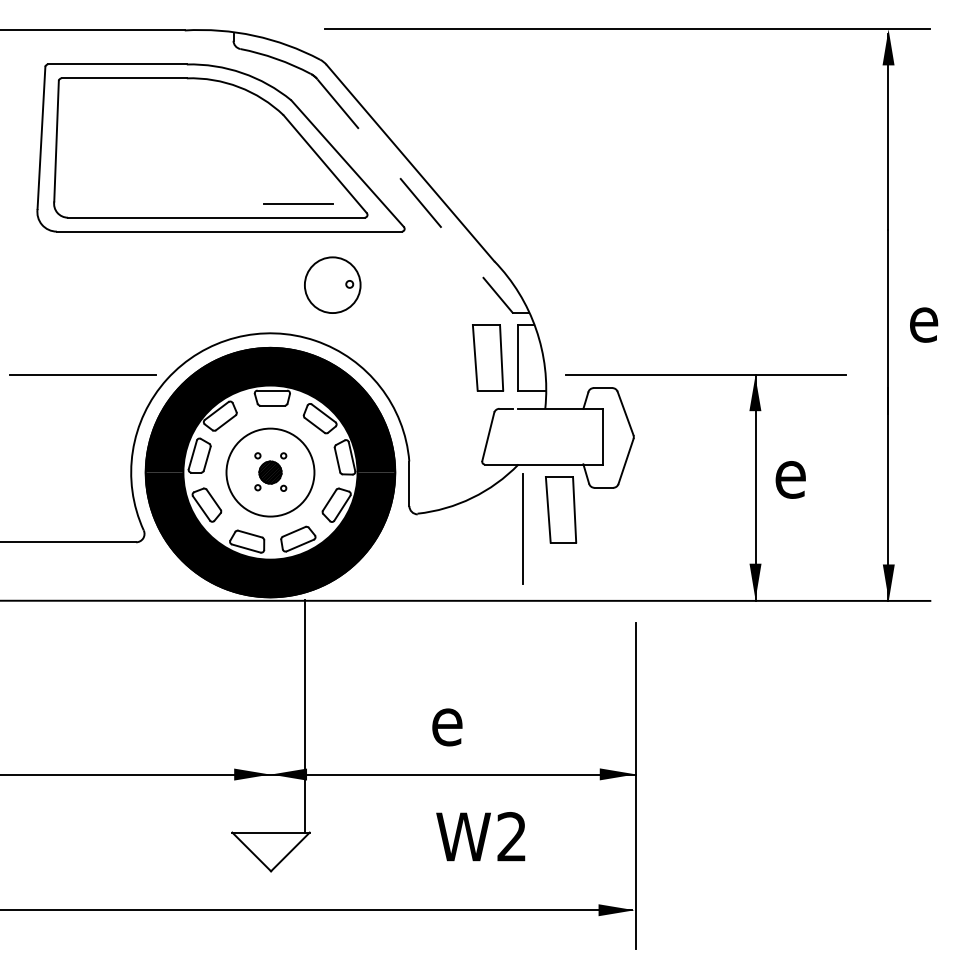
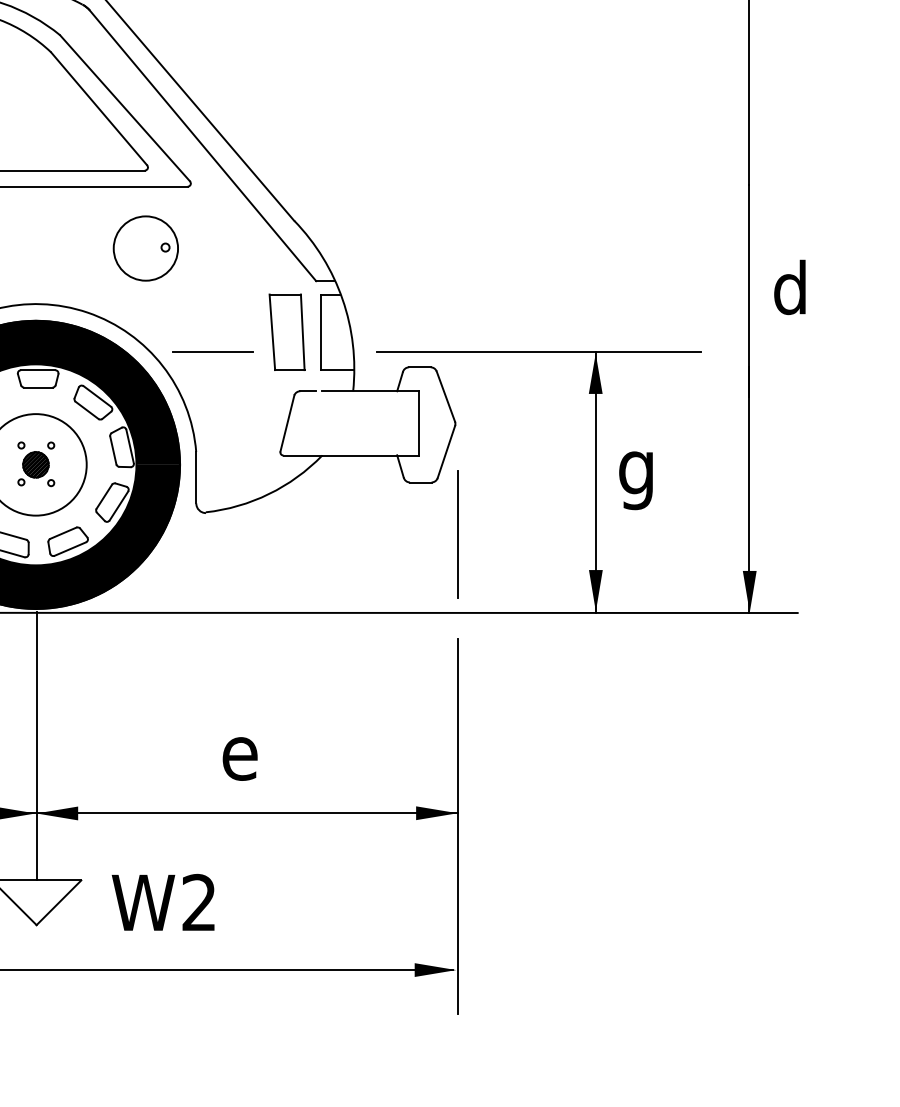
line: (415, 196) -> (203, 146), dashed -> solid
line: (298, 203) -> (212, 351), moved
part: (332, 284) -> (145, 247), moved
text: (924, 318) -> (790, 286), e -> d
text: (790, 486) -> (636, 480), e -> g
part: (561, 509) -> (371, 507), removed
line: (522, 528) -> (457, 534), moved
line: (305, 716) -> (37, 746), moved
text: (480, 836) -> (162, 902), moved

